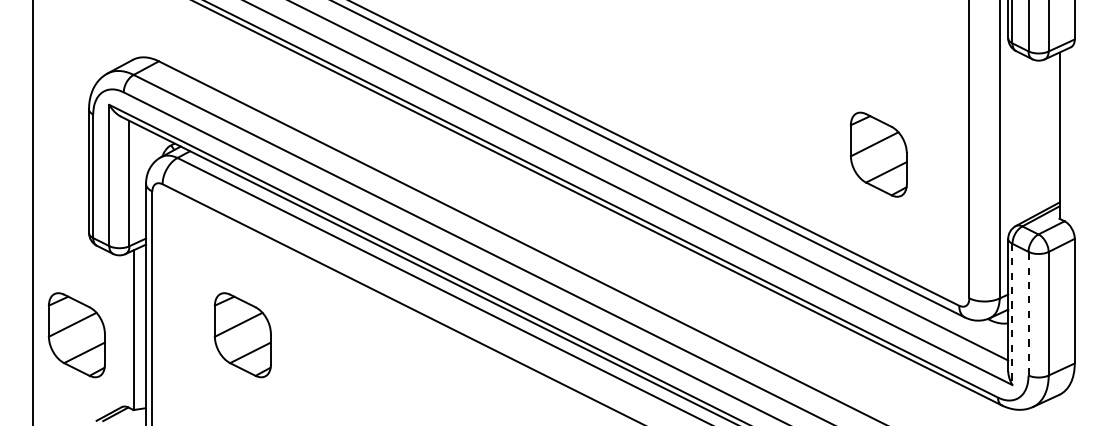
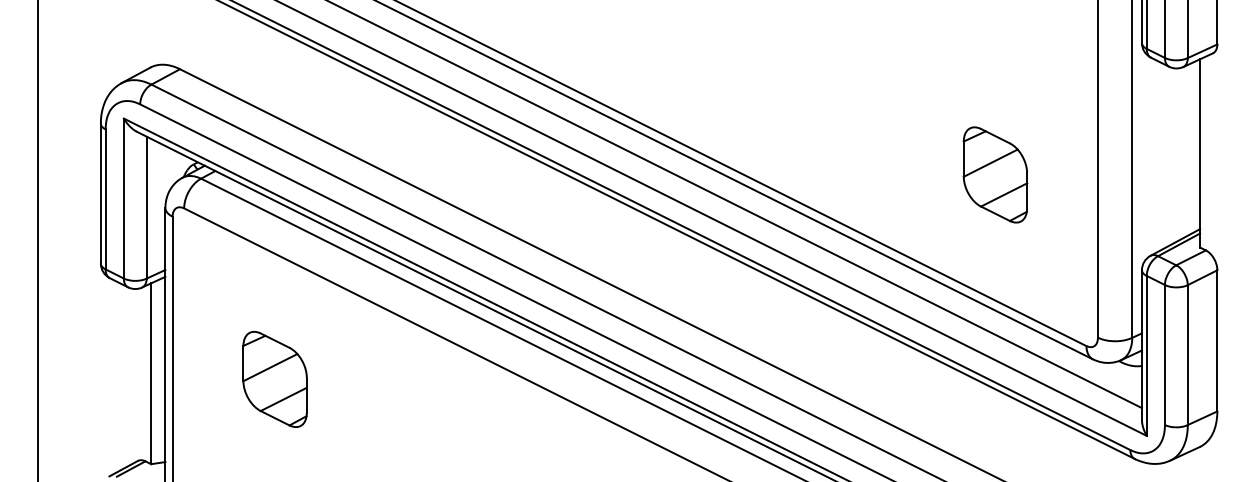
line: (1012, 314) -> (1146, 355), dashed -> solid
line: (1029, 314) -> (1165, 355), dashed -> solid
part: (76, 335) -> (86, 379), removed

